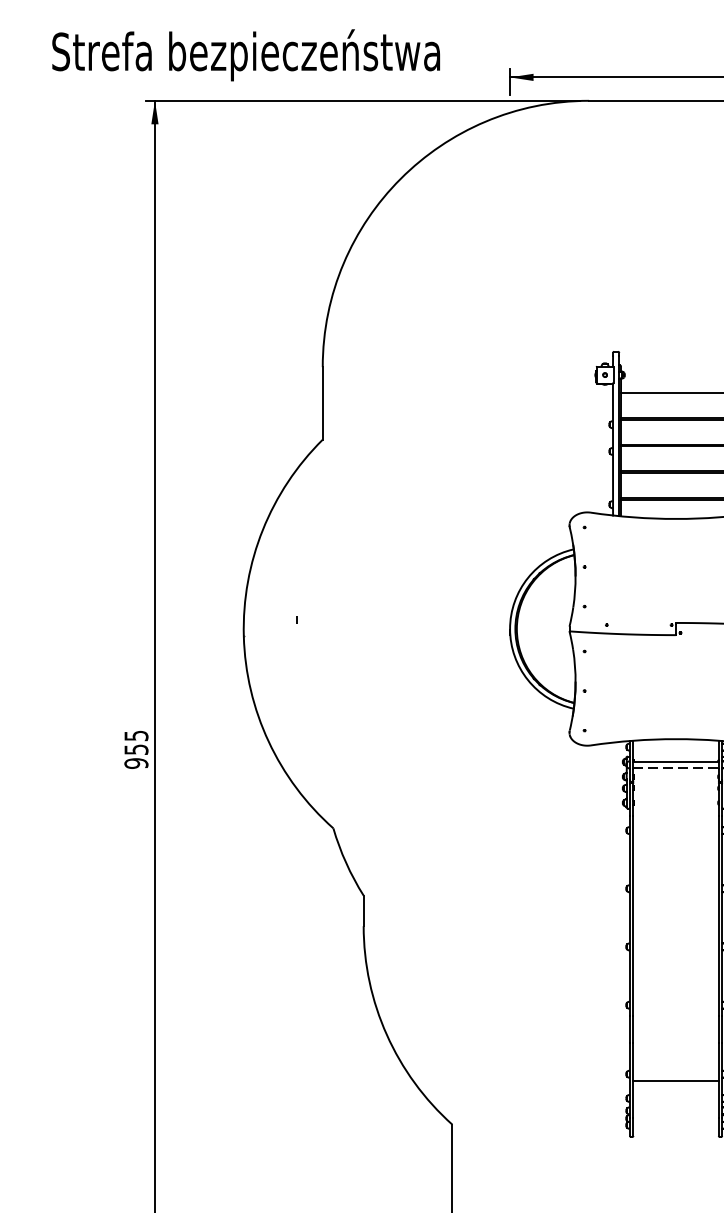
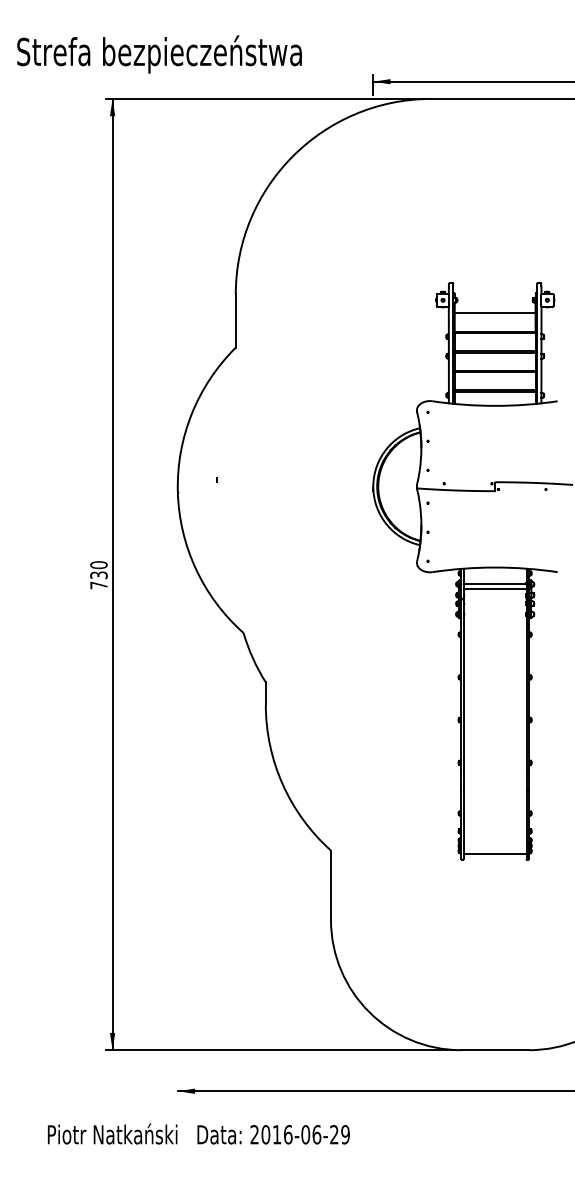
text: (246, 55) -> (159, 54), moved
text: (135, 750) -> (98, 575), 955 -> 730
line: (676, 767) -> (495, 588), dashed -> solid
line: (675, 1081) -> (494, 854), moved

